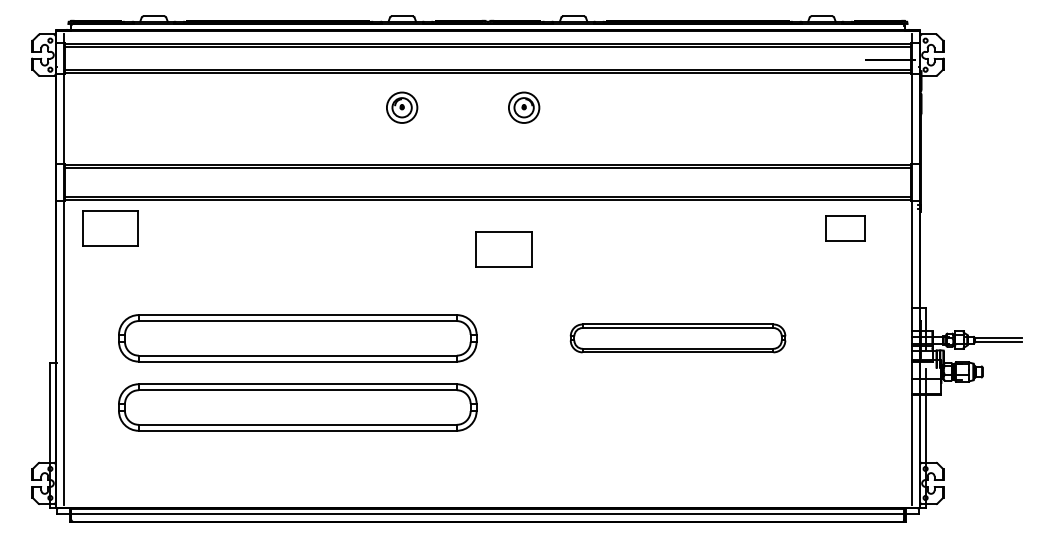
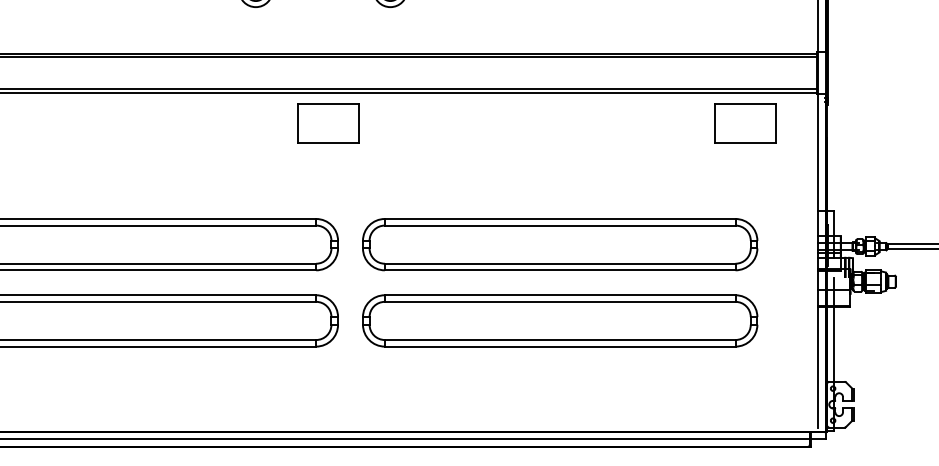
part: (845, 228) -> (744, 123), size x1.43
part: (503, 249) -> (327, 123), moved
part: (677, 338) -> (559, 244), size x1.67
part: (677, 407) -> (559, 320), added

